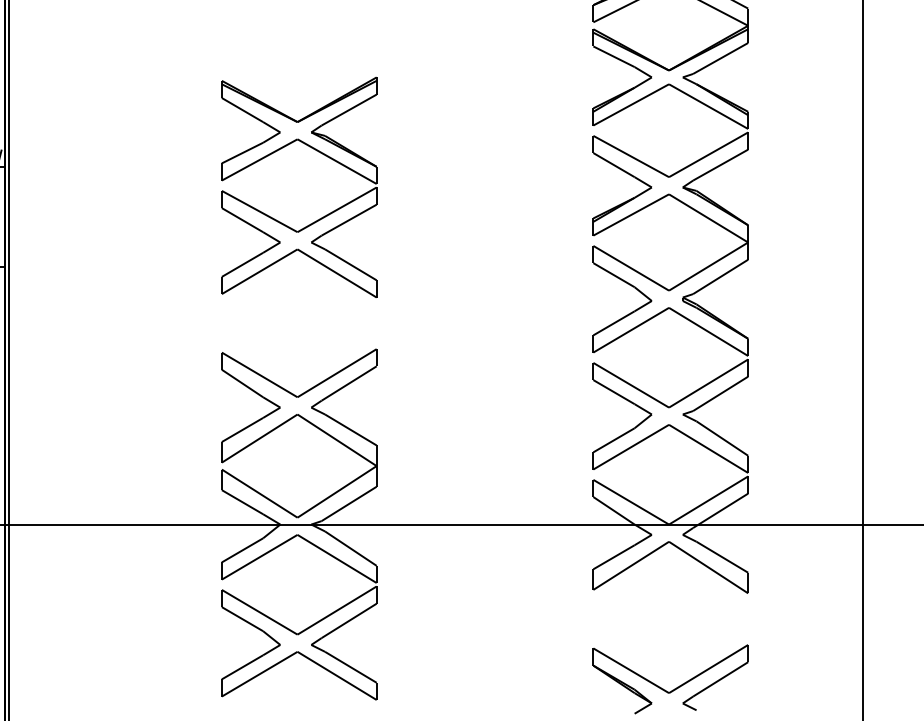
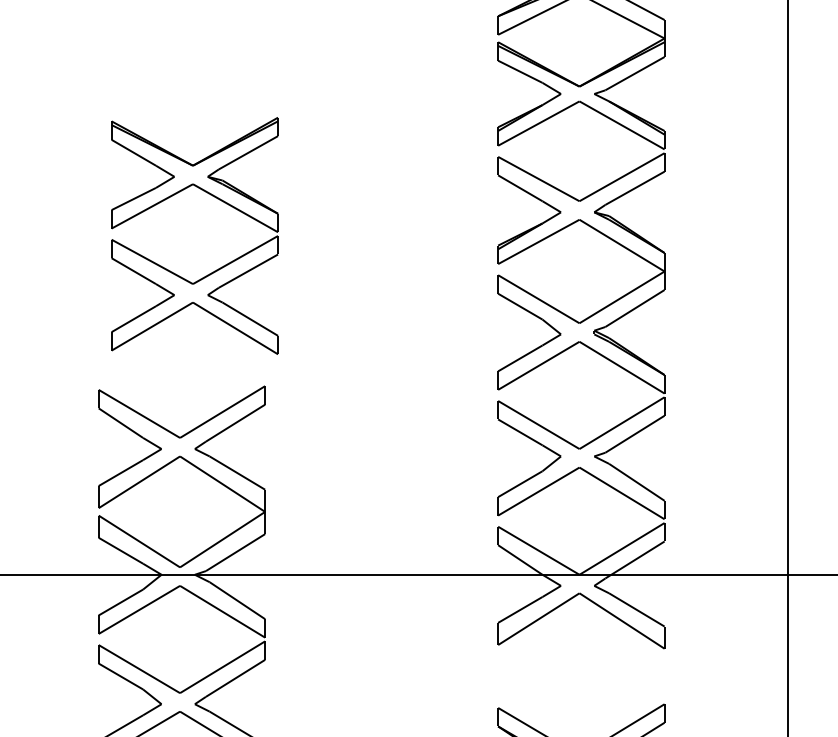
part: (317, 219) -> (214, 270), moved

